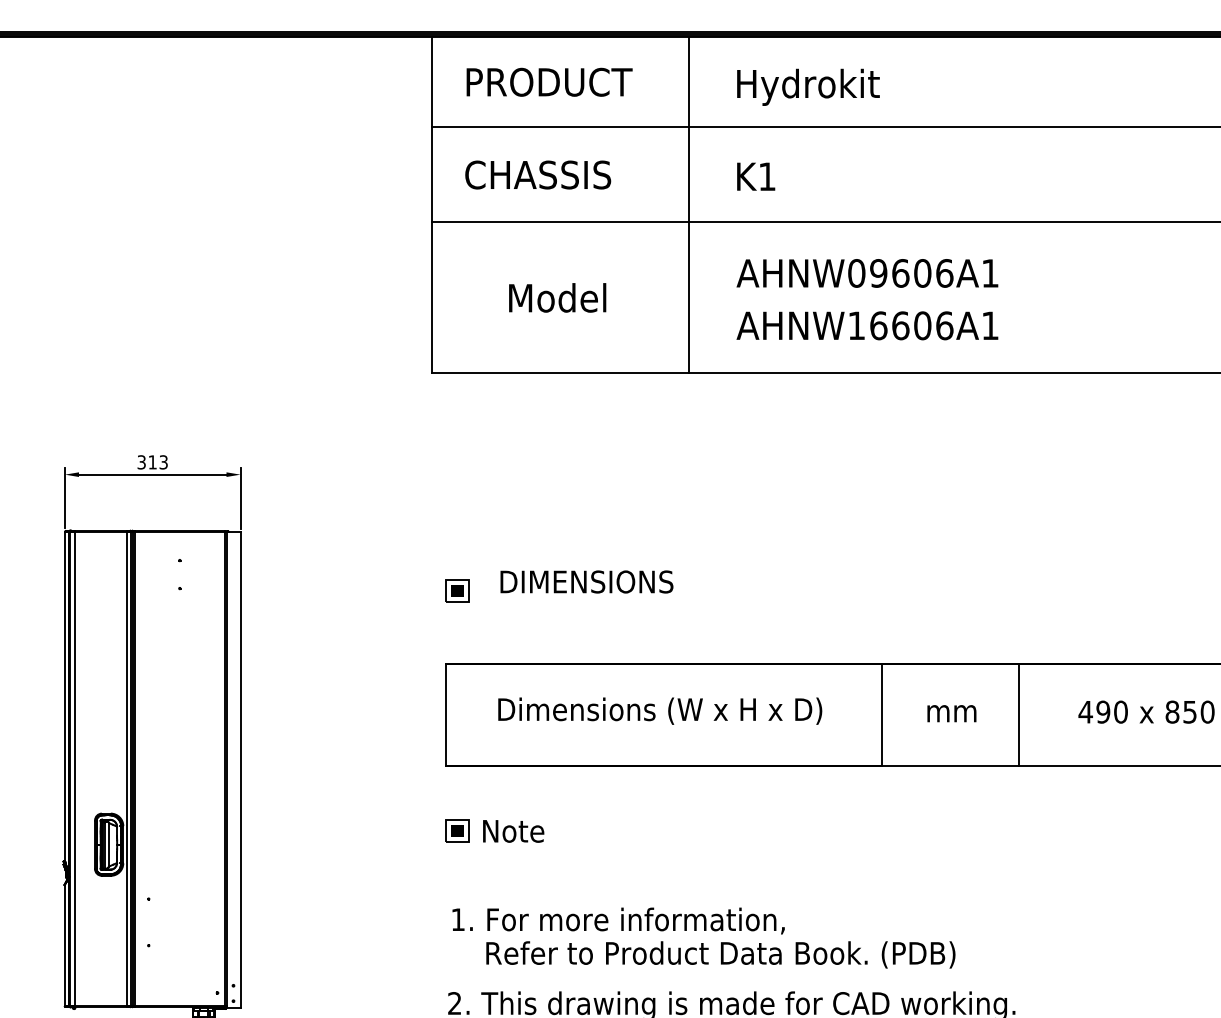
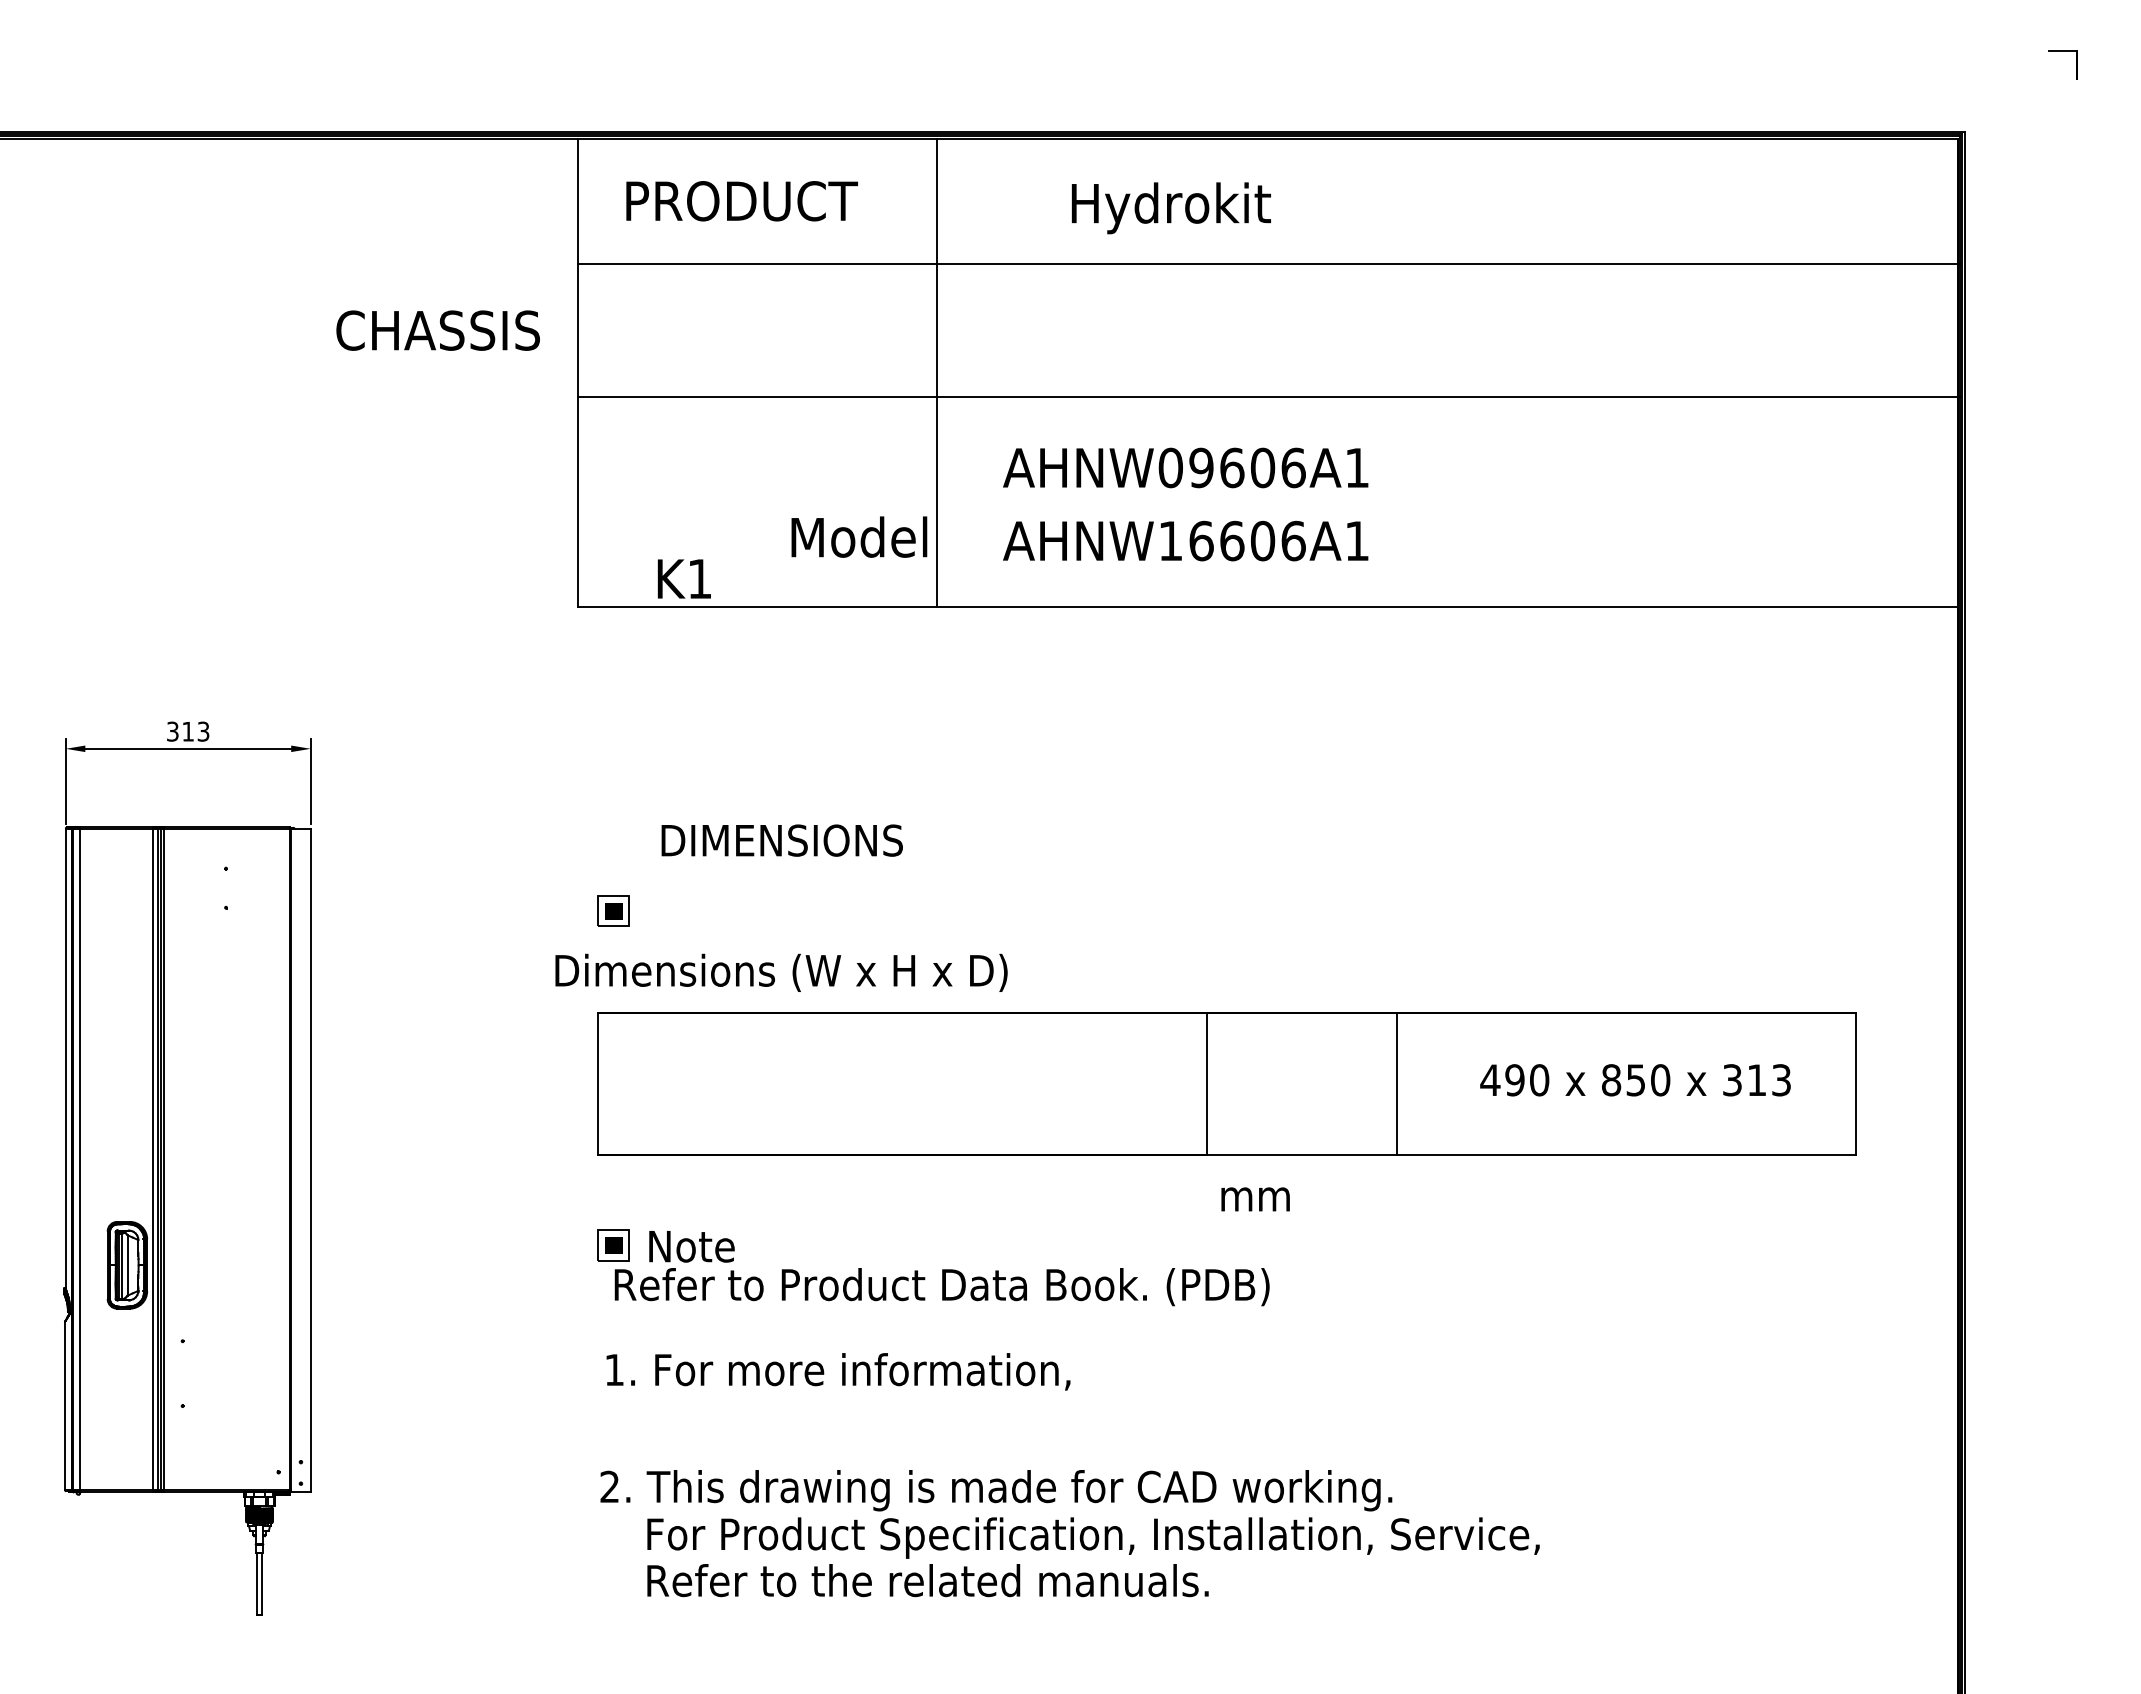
text: (807, 87) -> (1170, 208), moved
text: (537, 174) -> (437, 330), moved
text: (755, 176) -> (683, 578), moved
text: (557, 297) -> (859, 536), moved
text: (586, 581) -> (781, 840), moved
text: (660, 710) -> (781, 972), moved
text: (951, 713) -> (1255, 1199), moved
text: (720, 955) -> (941, 1287), moved

